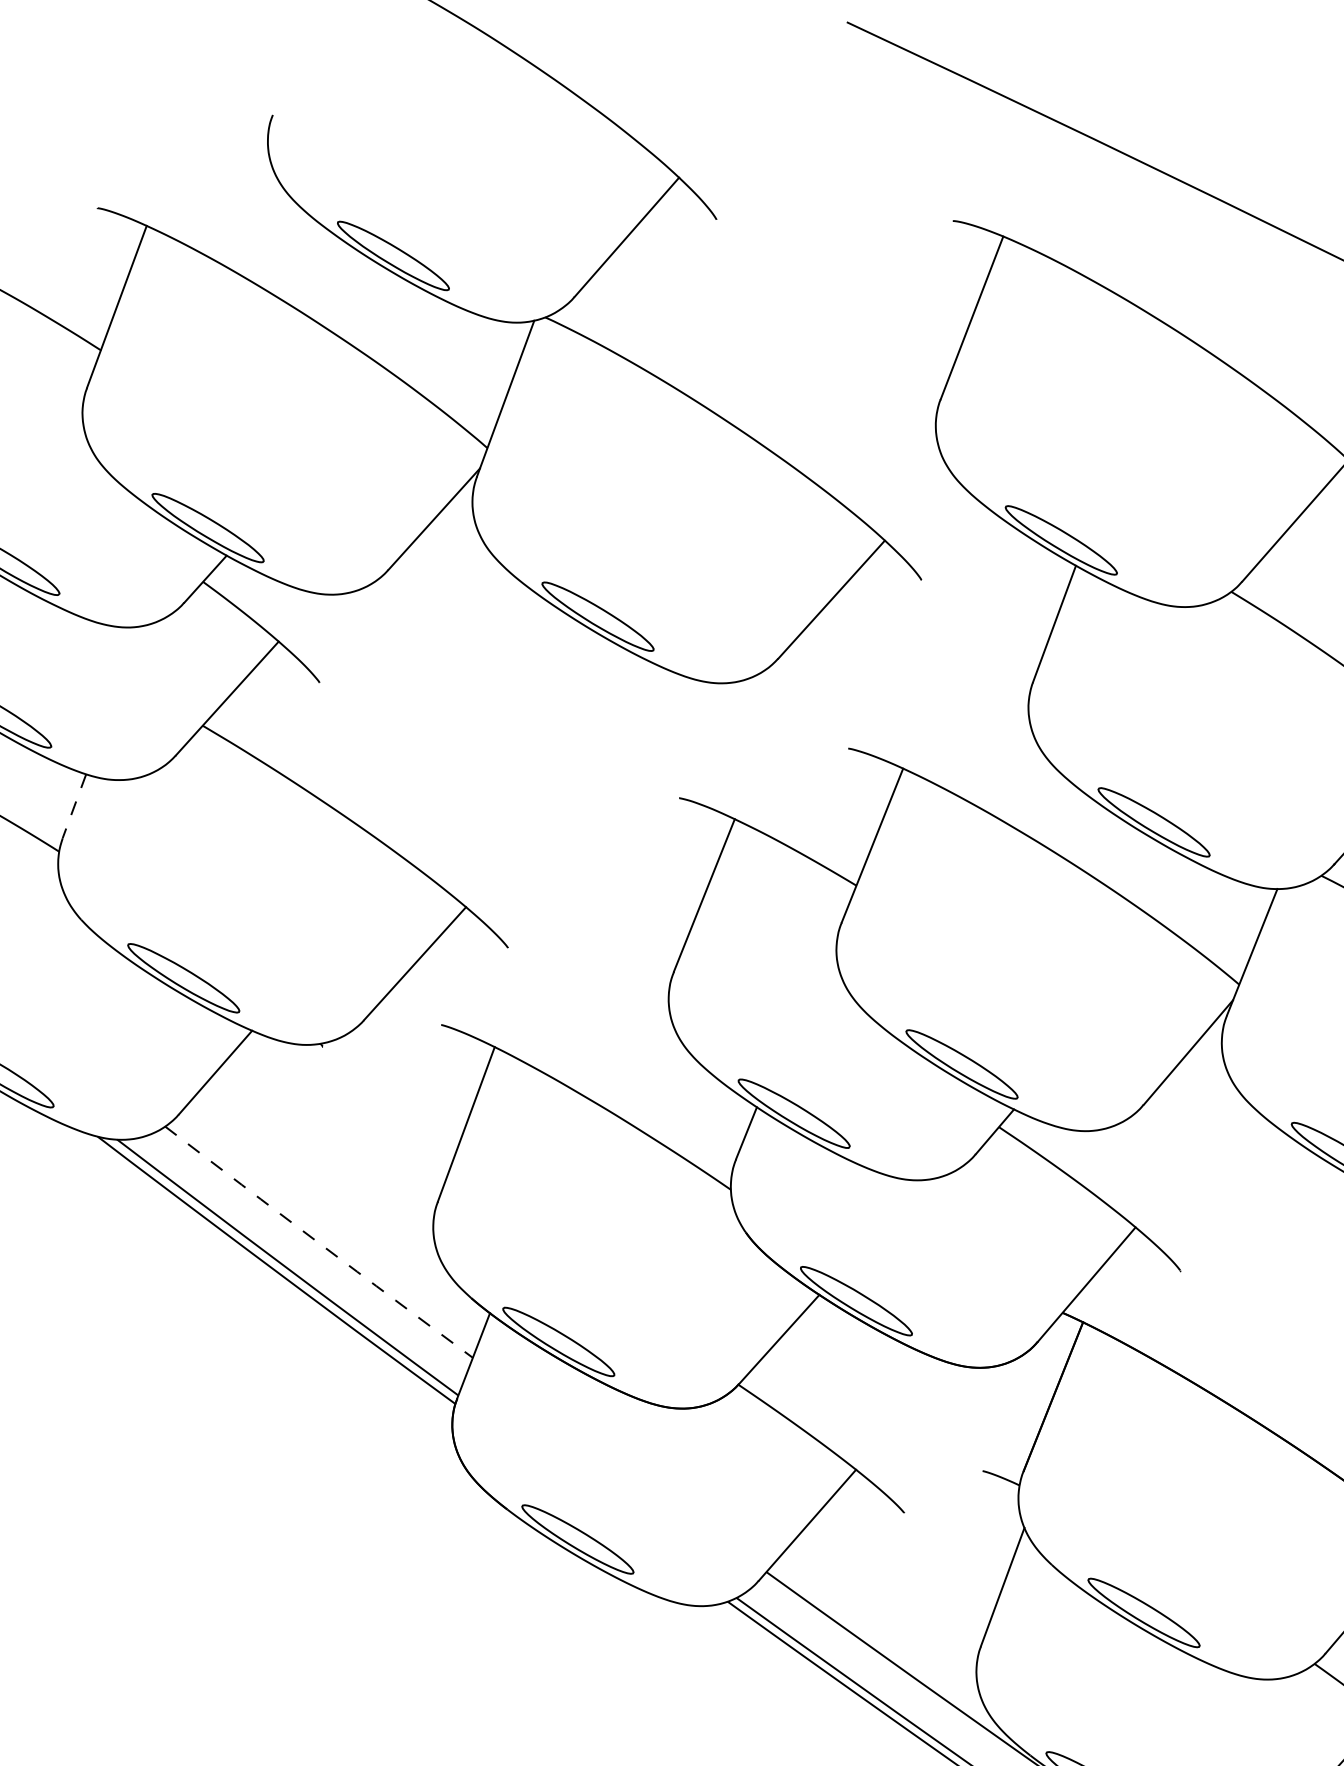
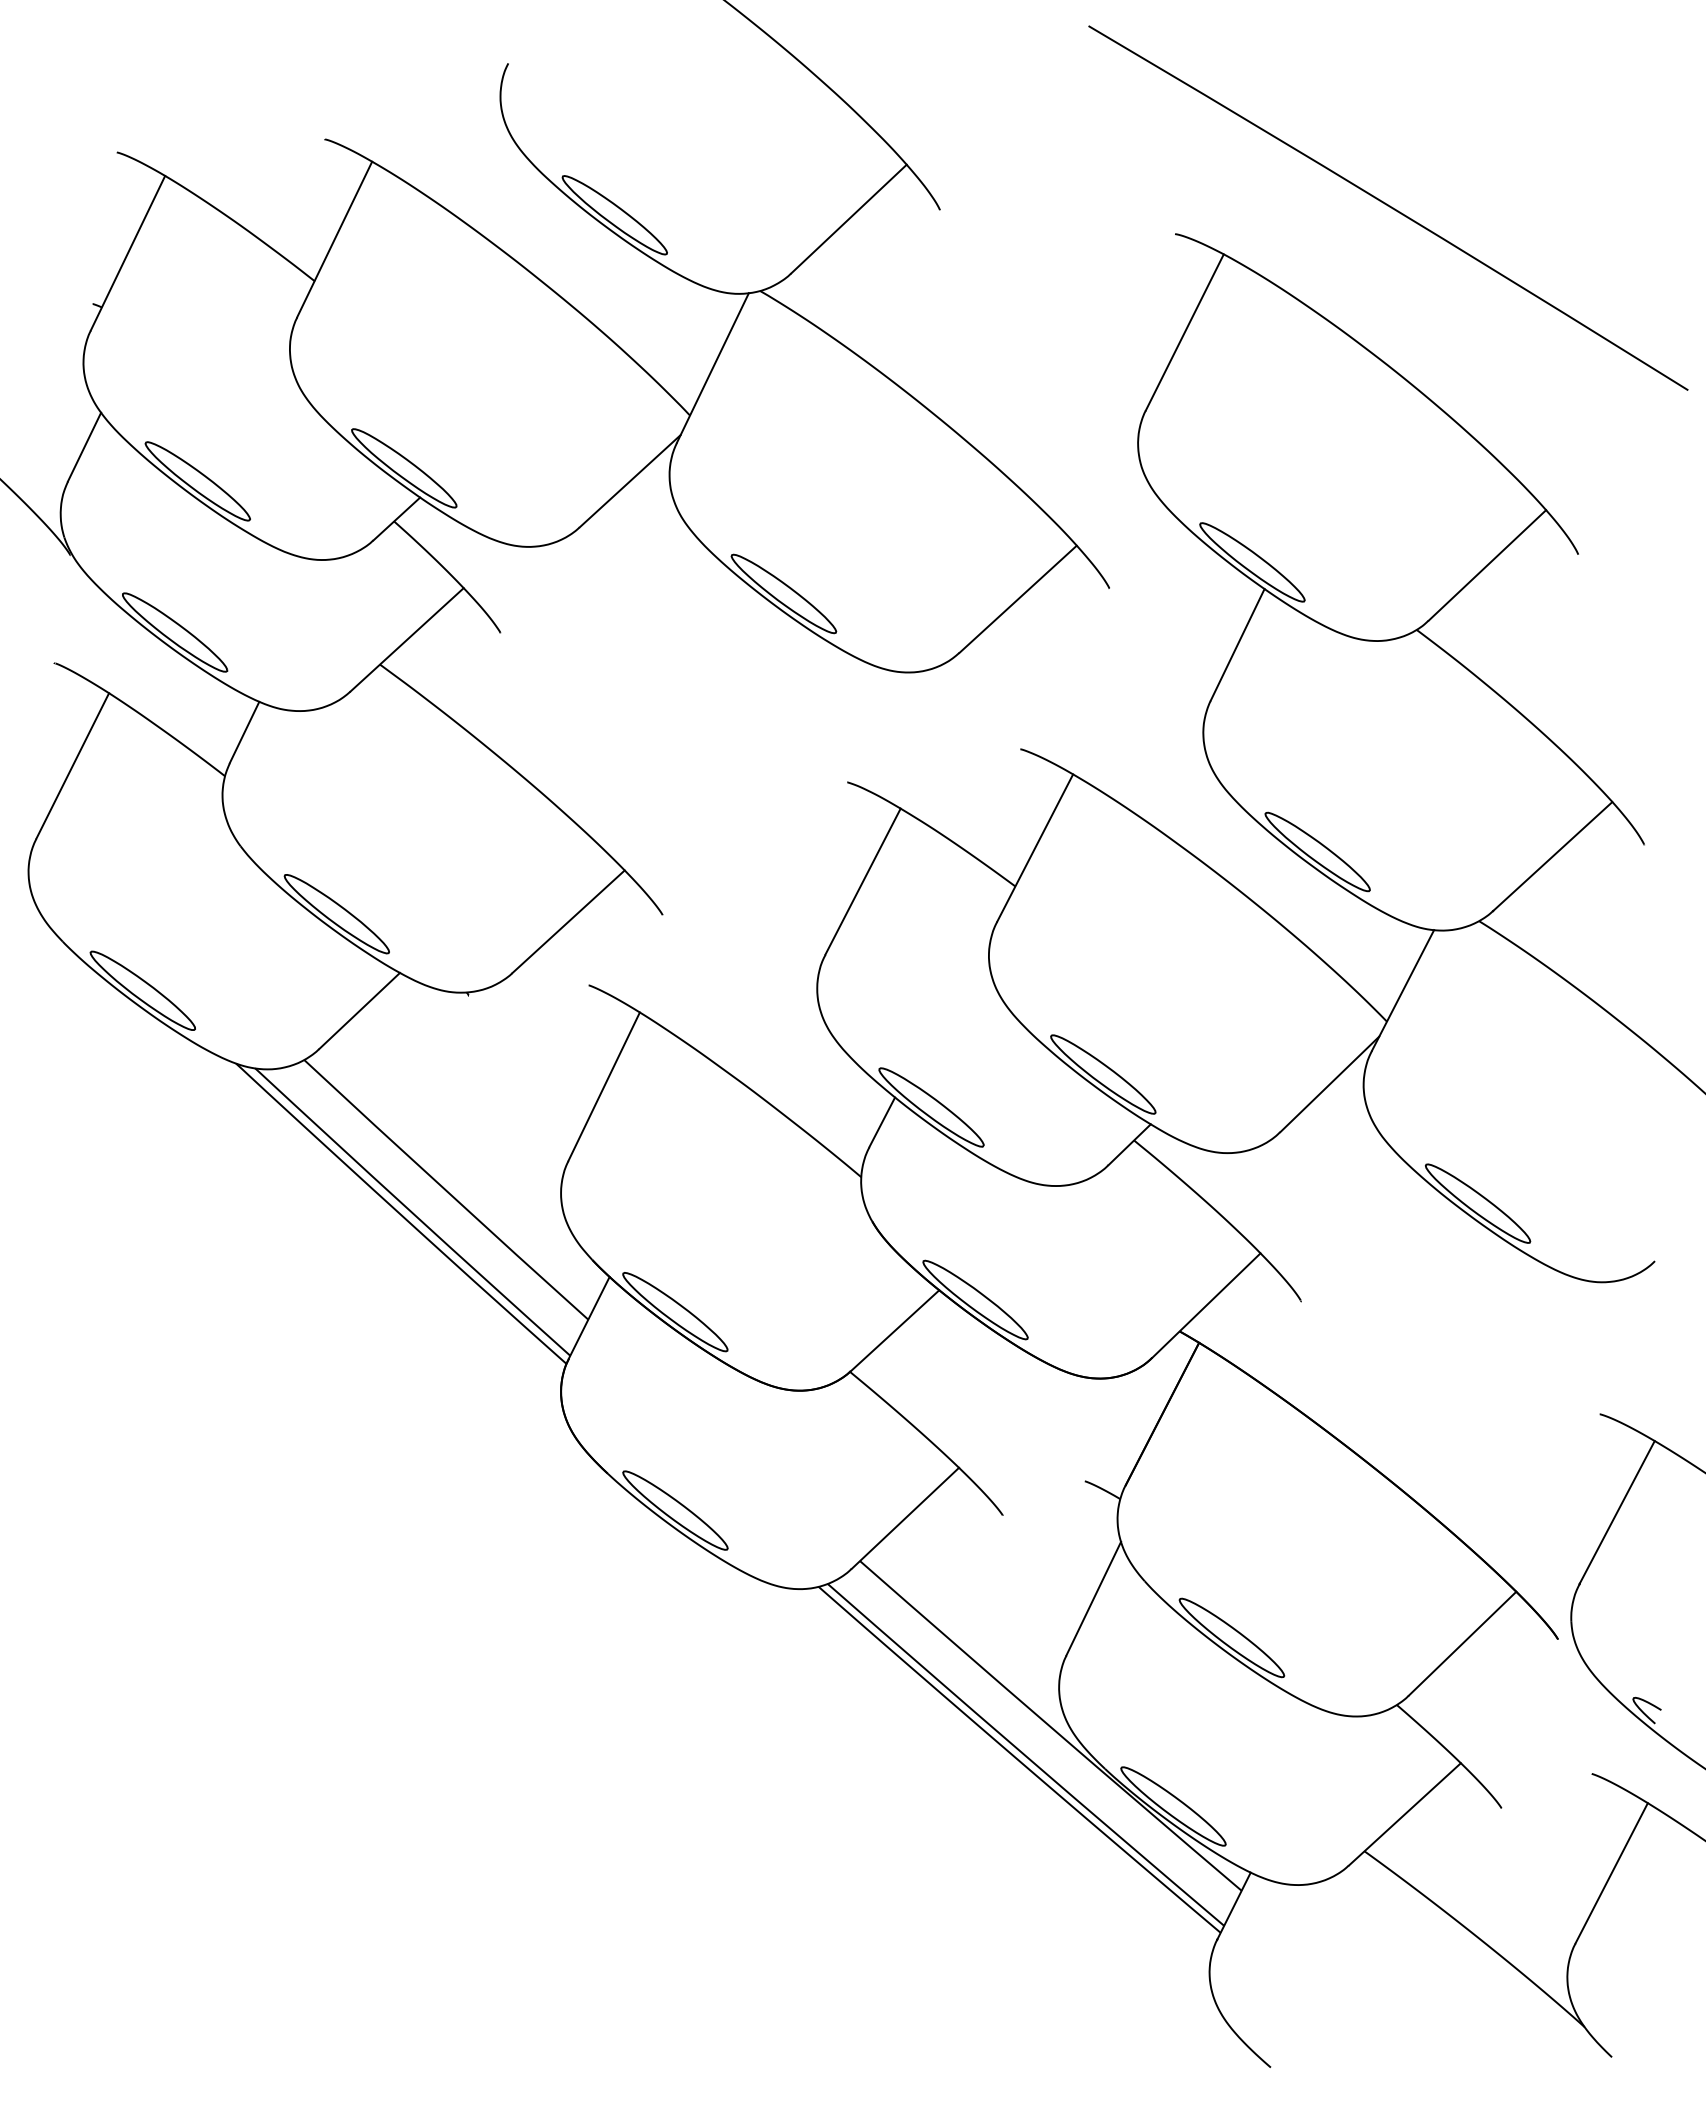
line: (74, 806) -> (244, 732), dashed -> solid
arc: (318, 1242) -> (445, 1190), dashed -> solid

